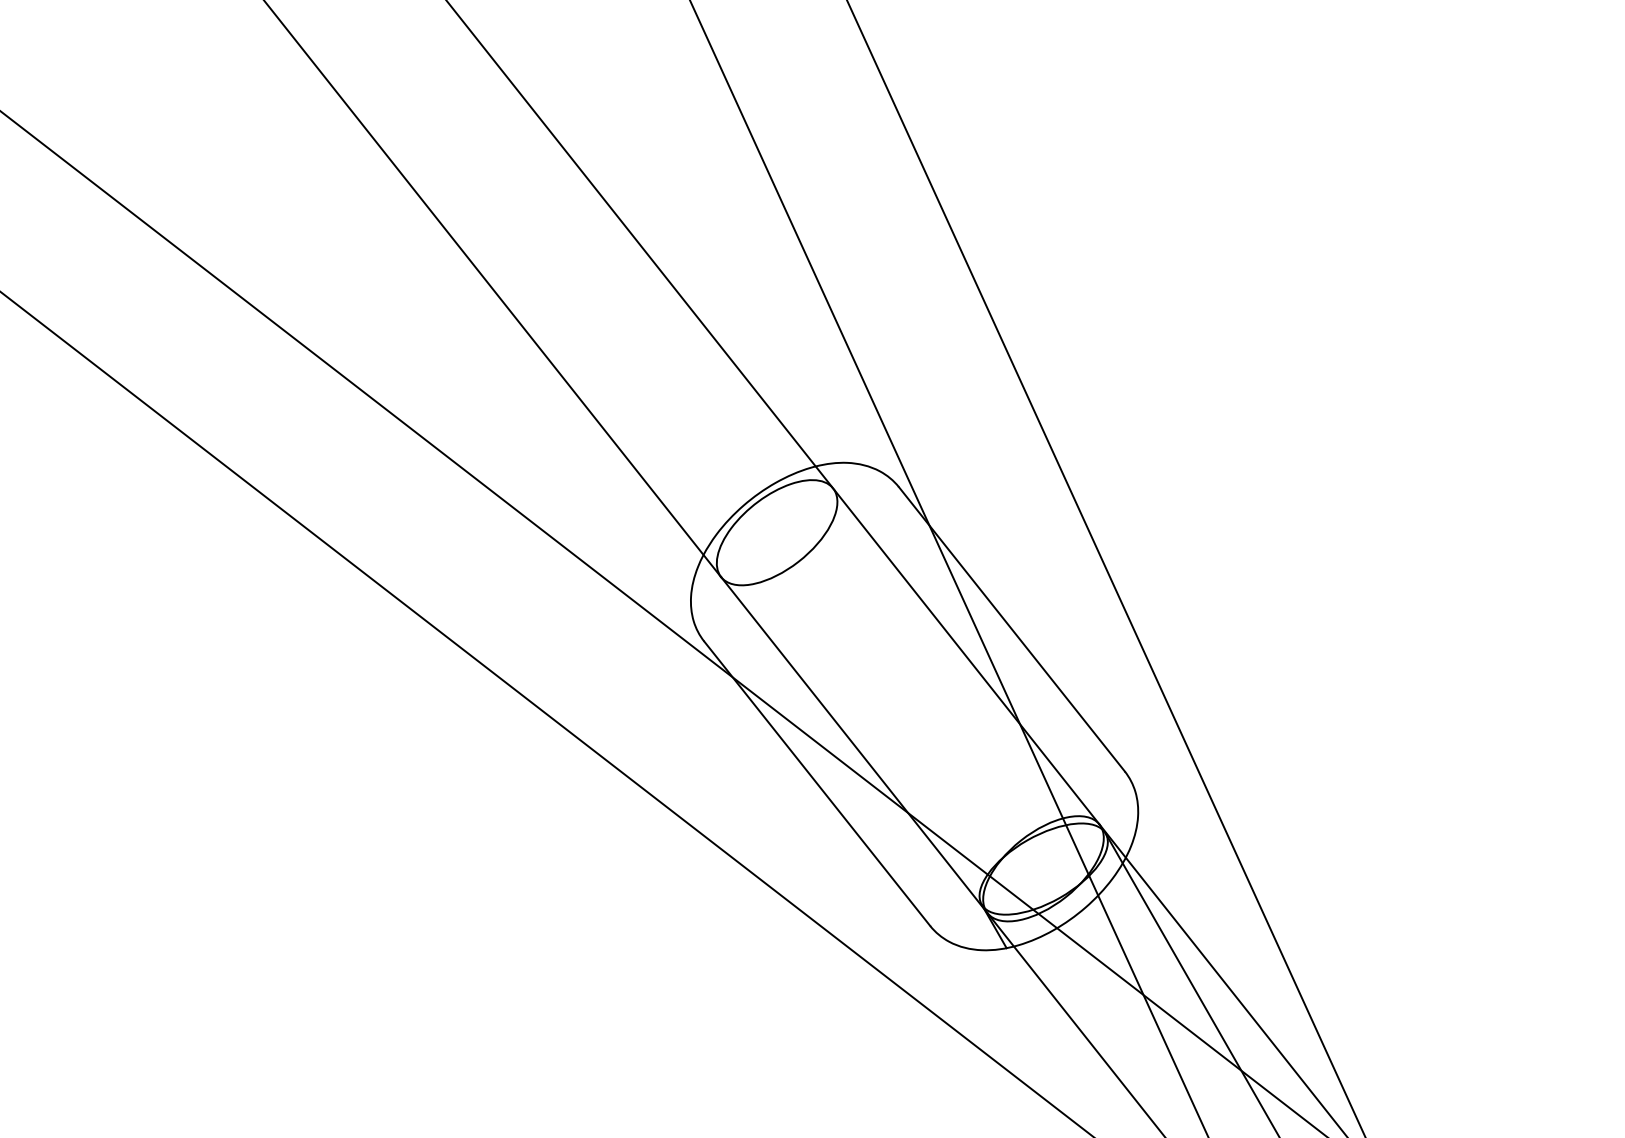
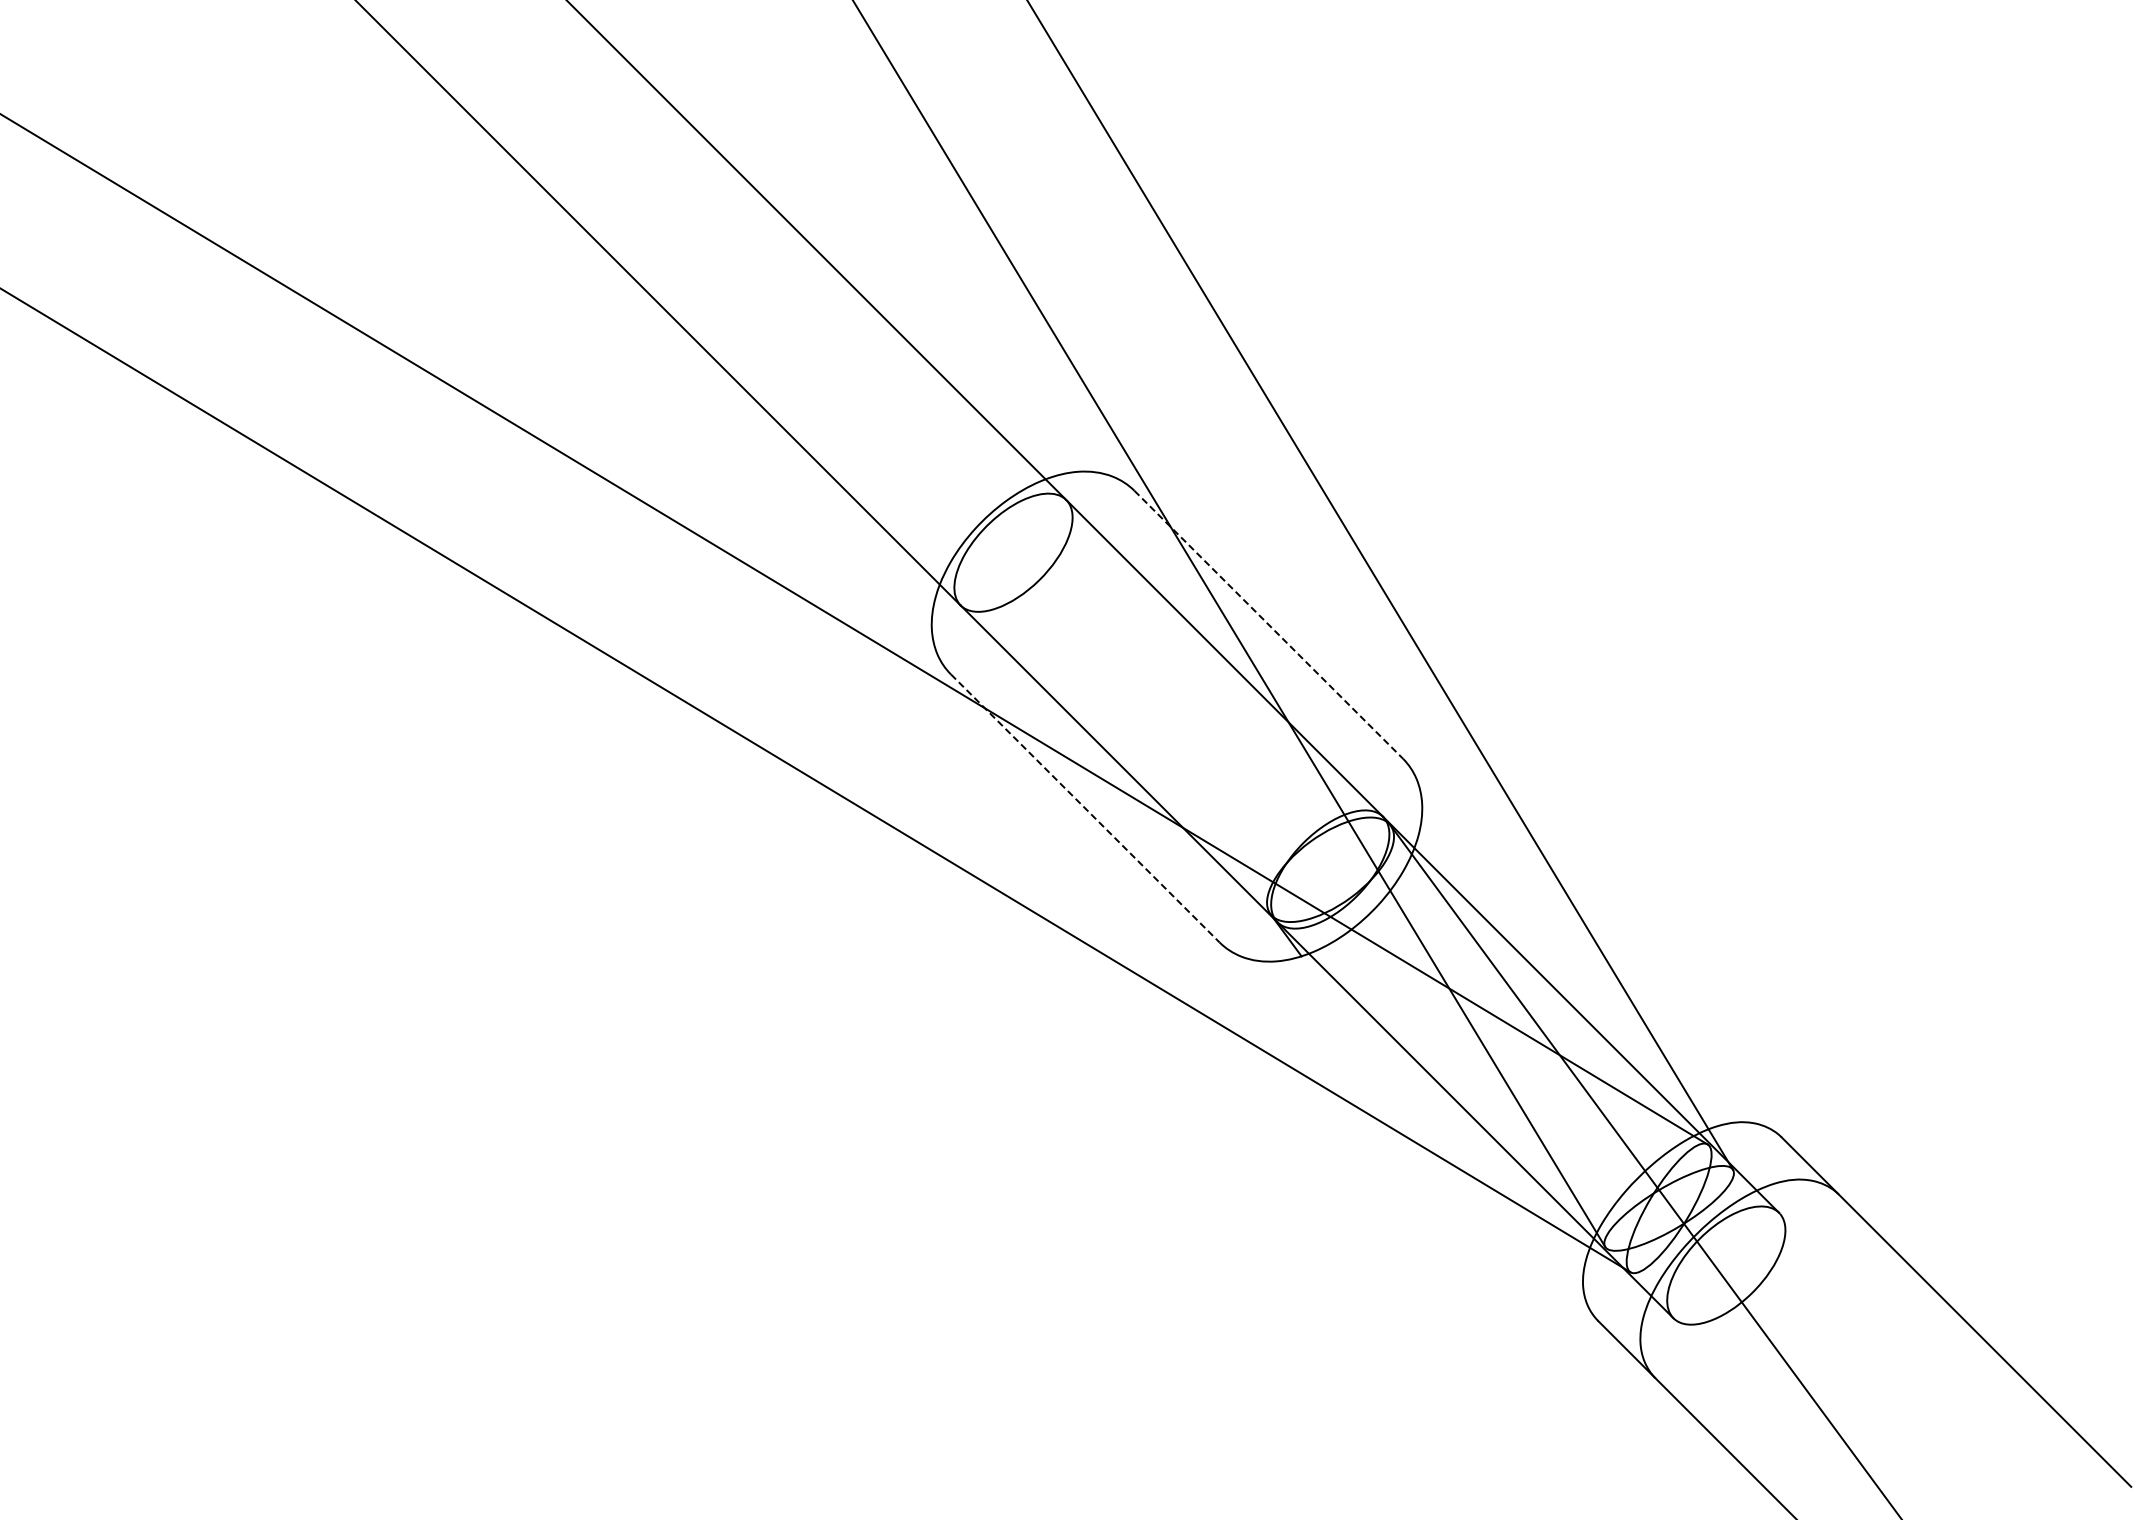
line: (1011, 629) -> (1268, 624), solid -> dashed
line: (817, 783) -> (1085, 808), solid -> dashed

